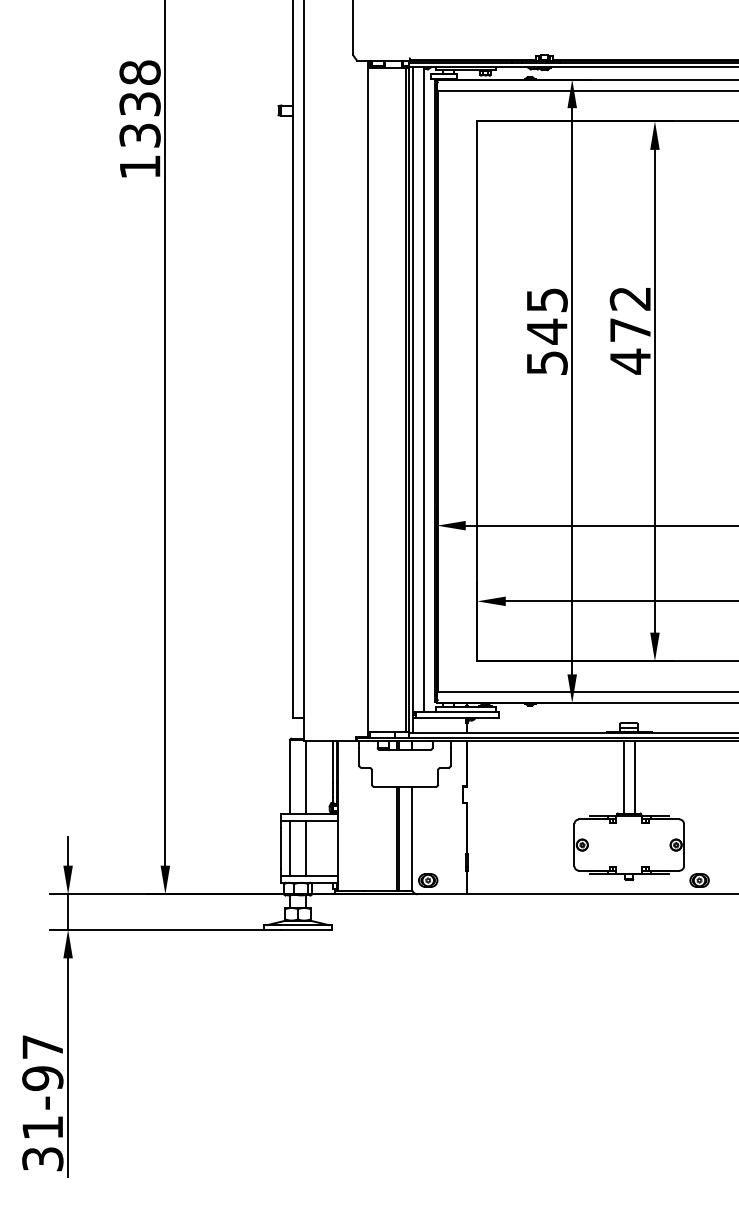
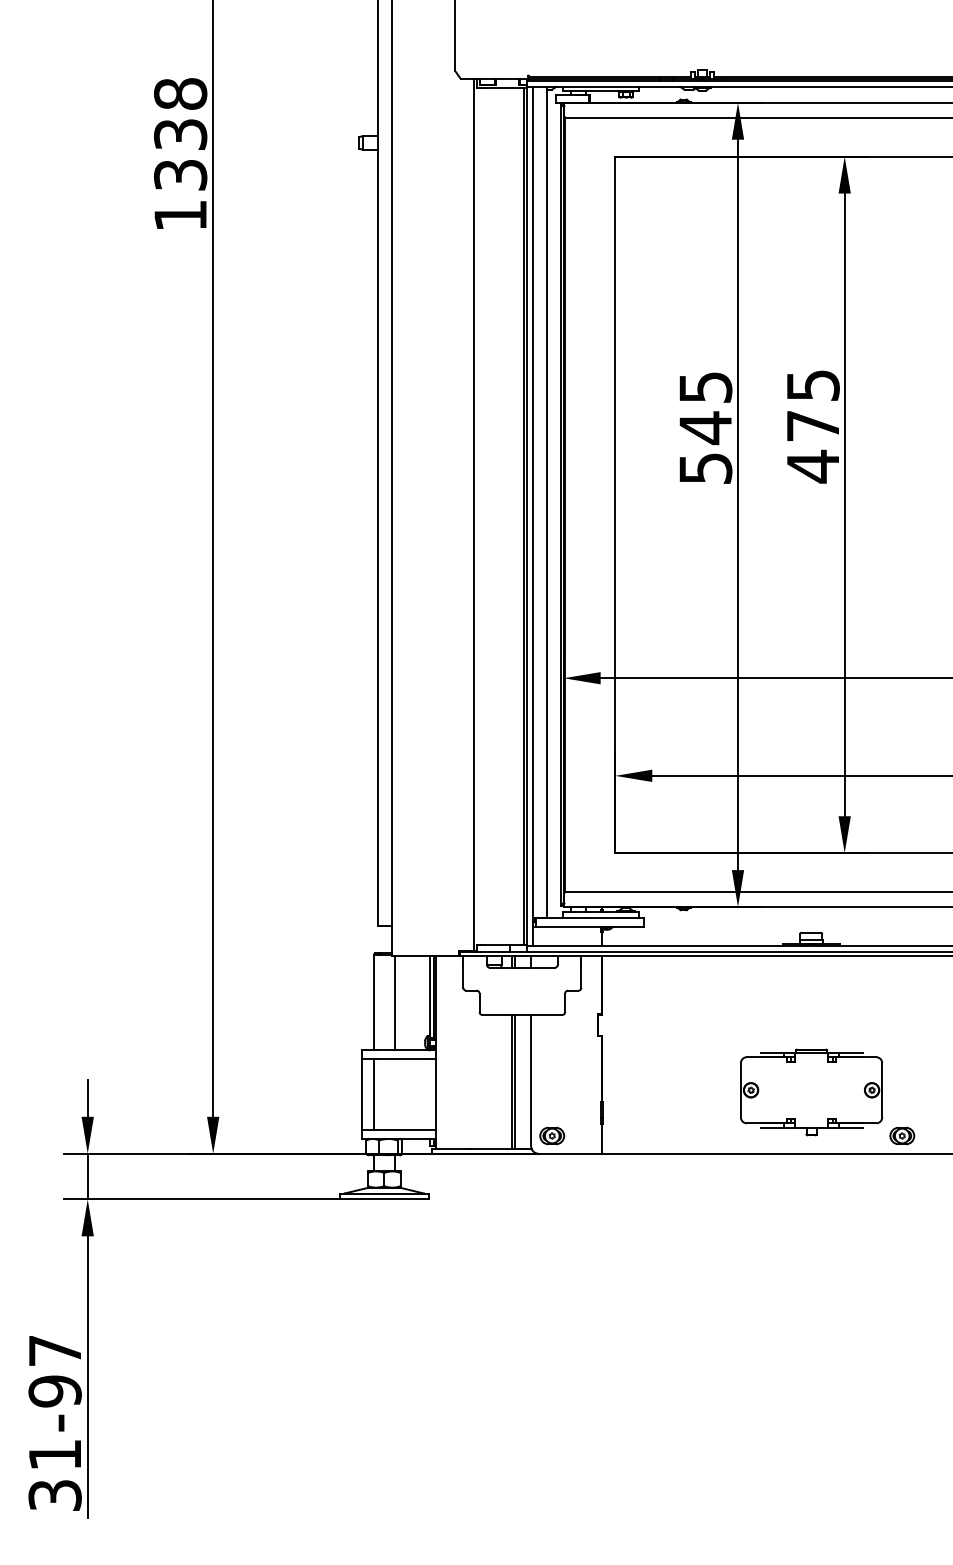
text: (630, 298) -> (813, 385), 472 -> 475
line: (623, 777) -> (804, 1003), removed
line: (634, 777) -> (818, 1003), removed
line: (306, 848) -> (395, 1094), removed

